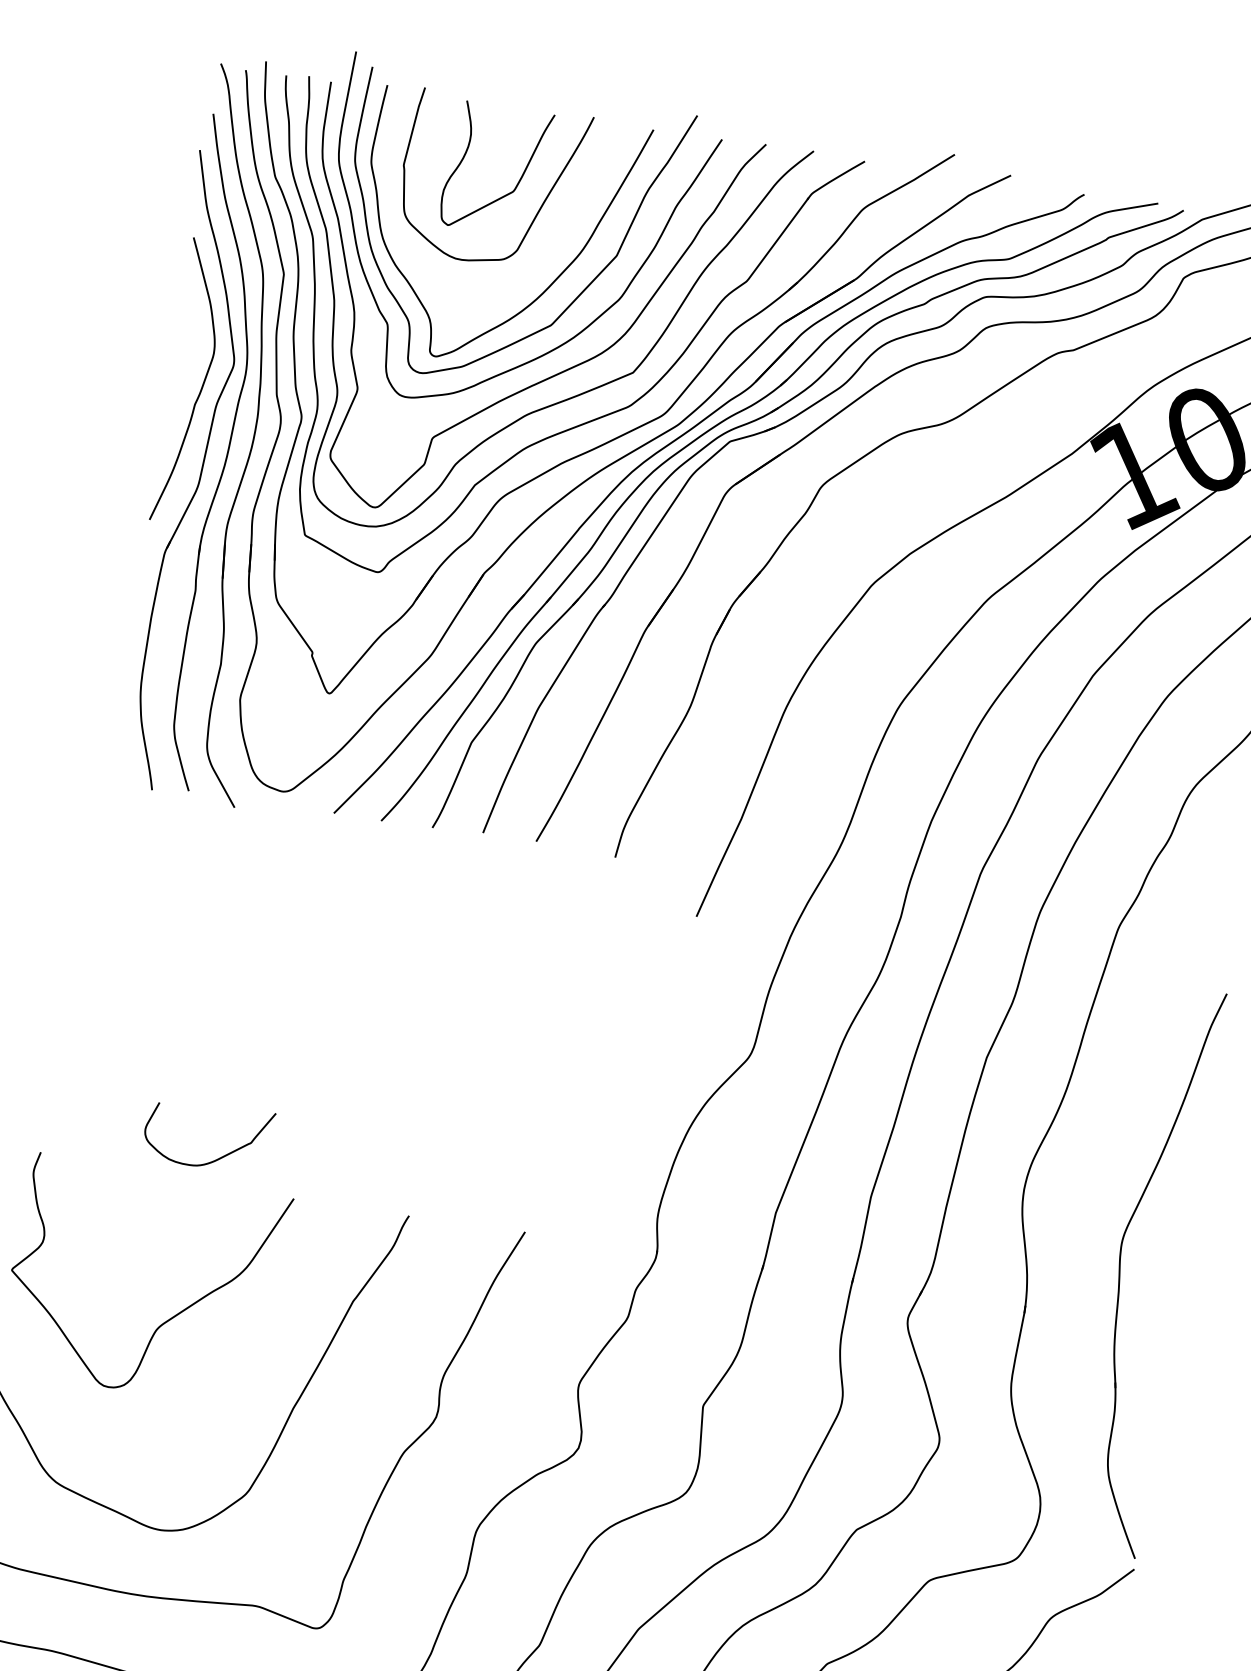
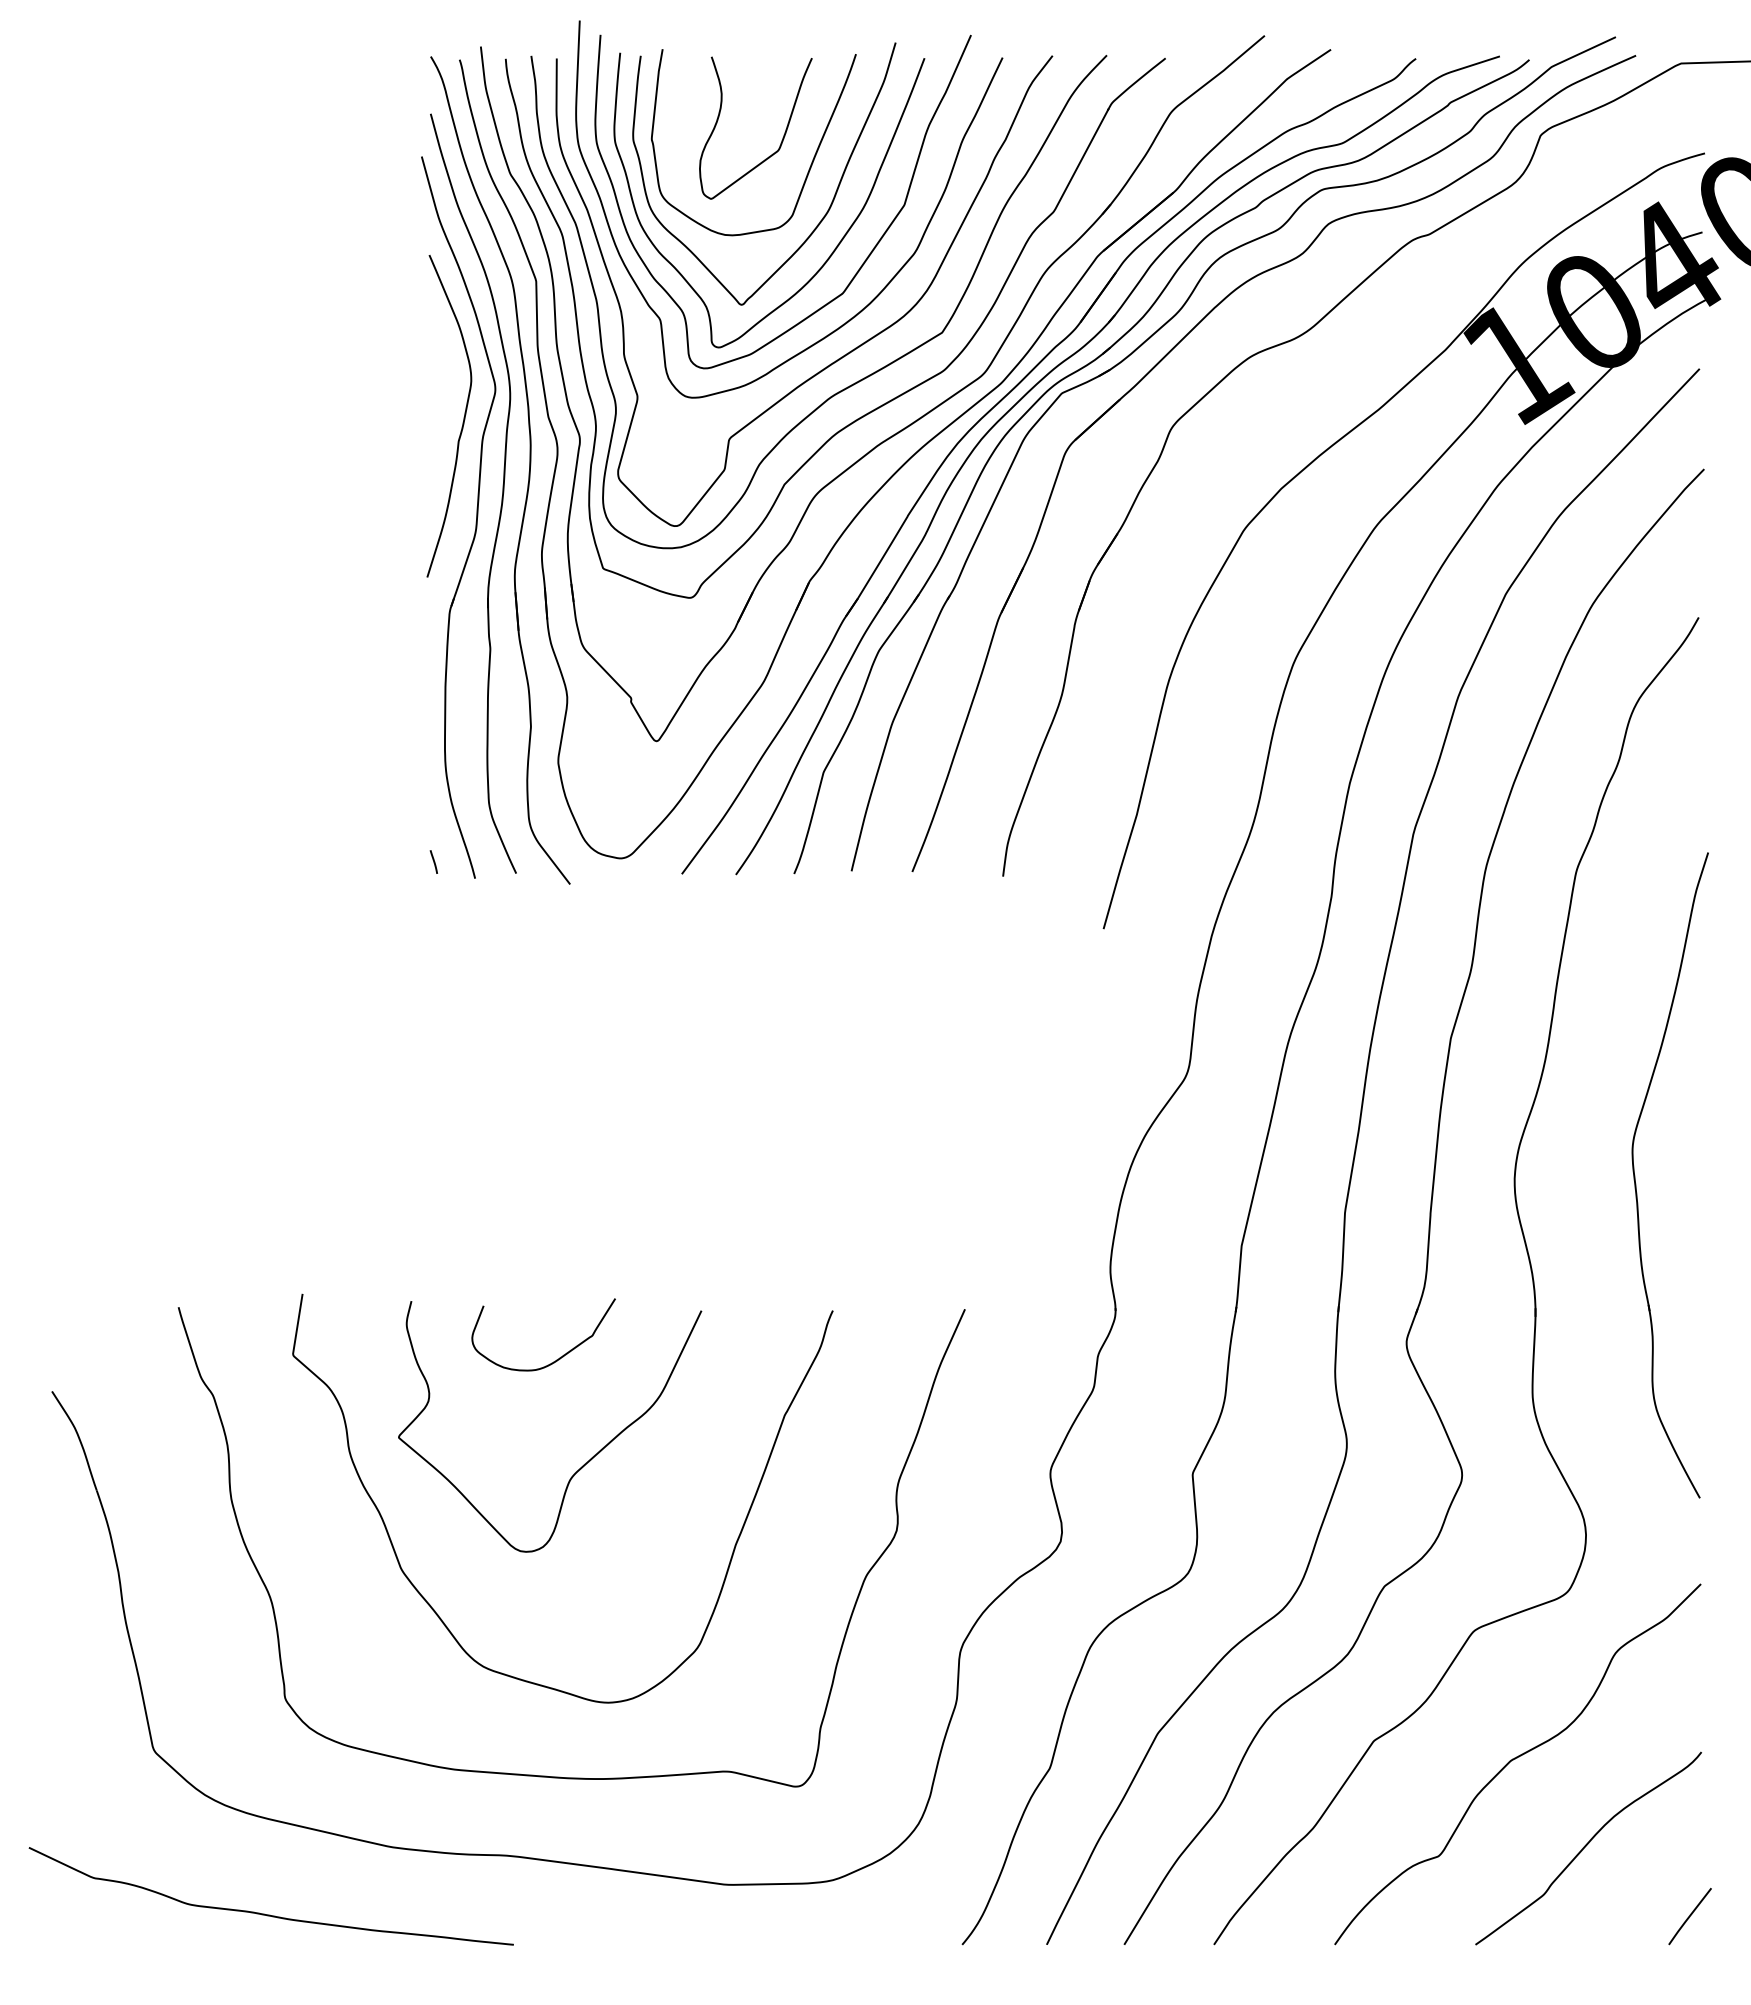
curve: (553, 243) -> (831, 201), added
line: (117, 769) -> (433, 861), added
curve: (219, 1157) -> (559, 1357), moved
part: (1120, 1274) -> (1636, 1183), moved

